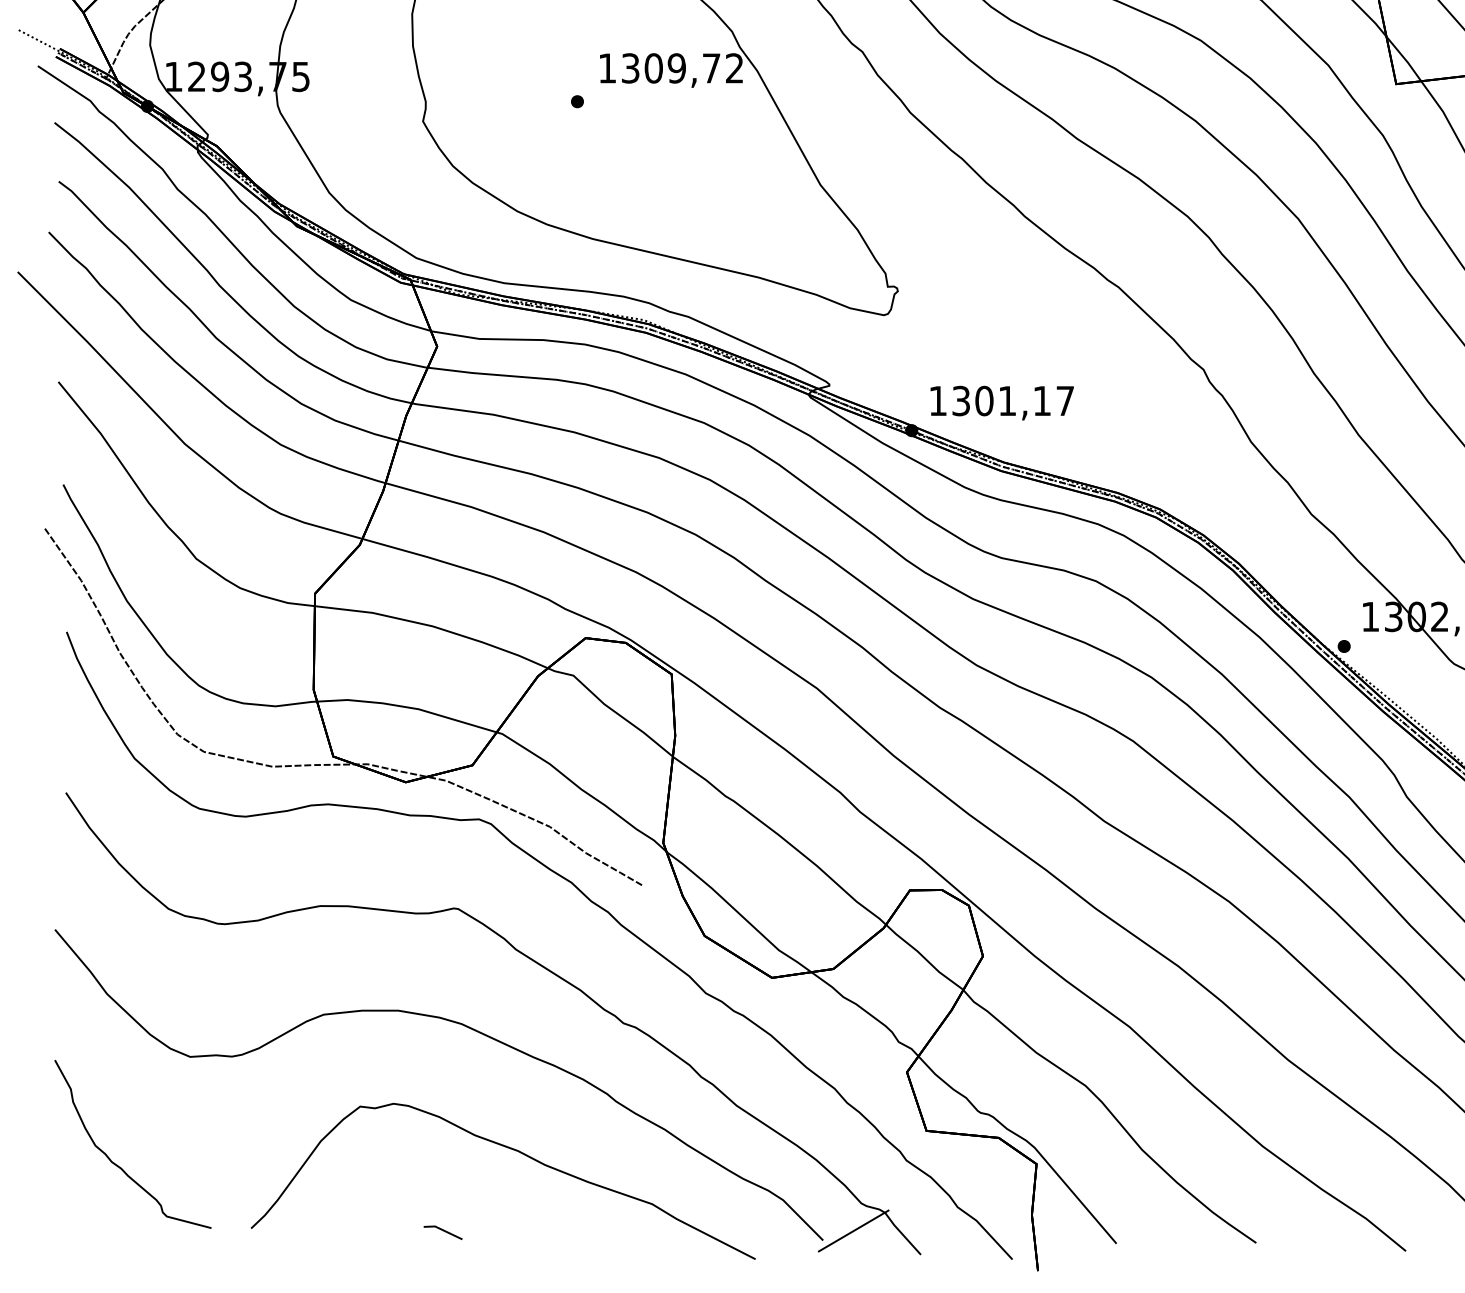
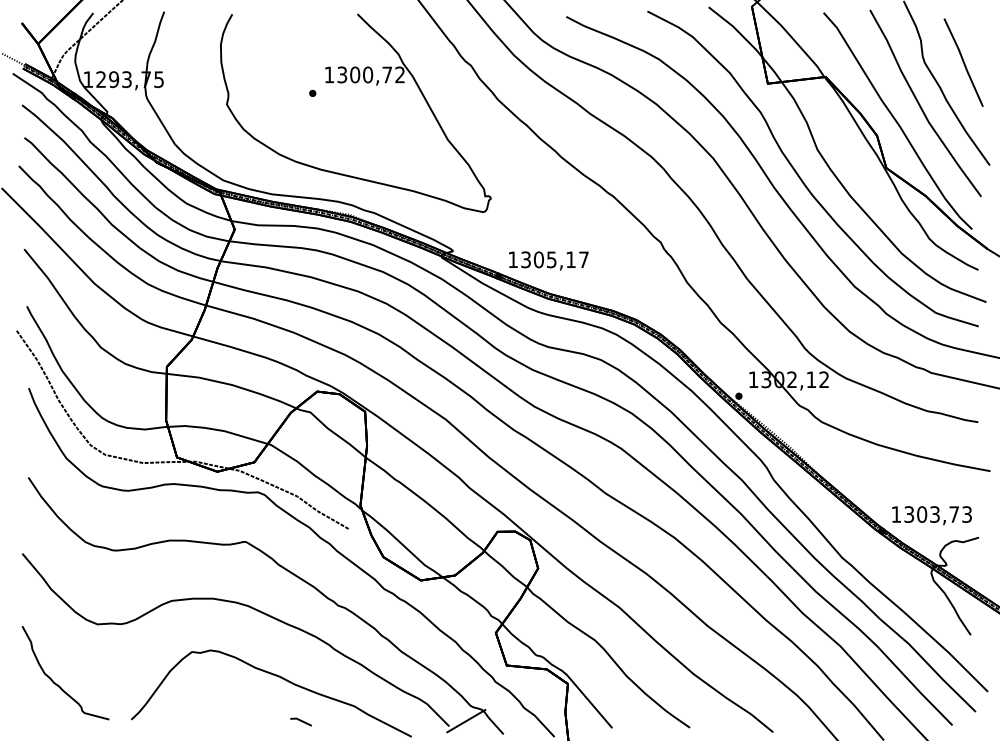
text: (677, 67) -> (368, 74), 1309,72 -> 1300,72
text: (1007, 400) -> (551, 259), 1301,17 -> 1305,17
line: (442, 1231) -> (300, 721), moved

